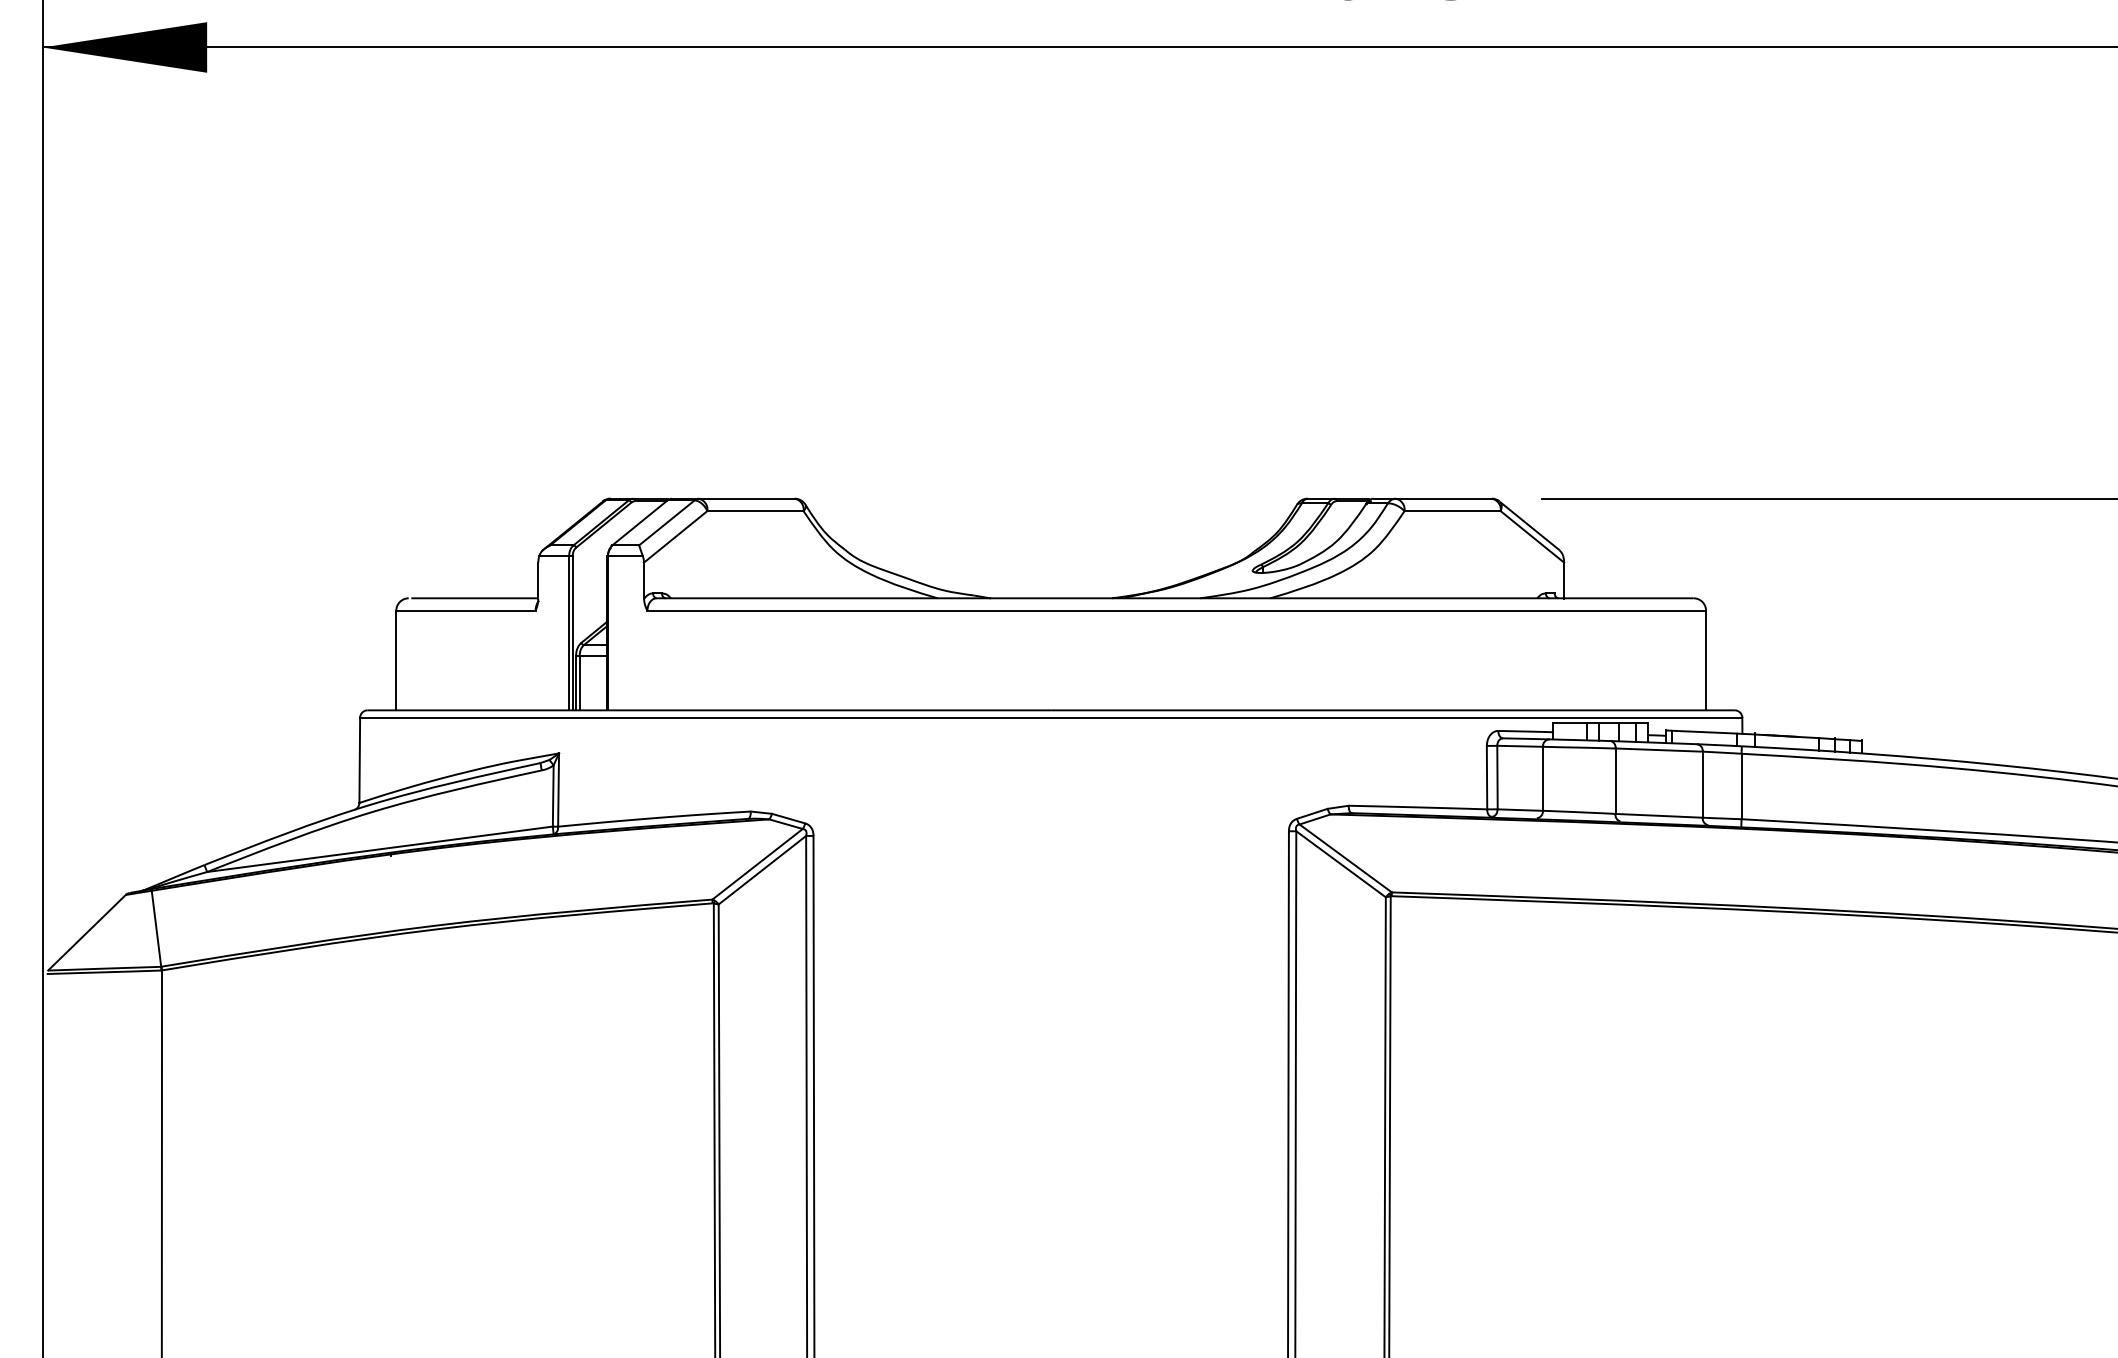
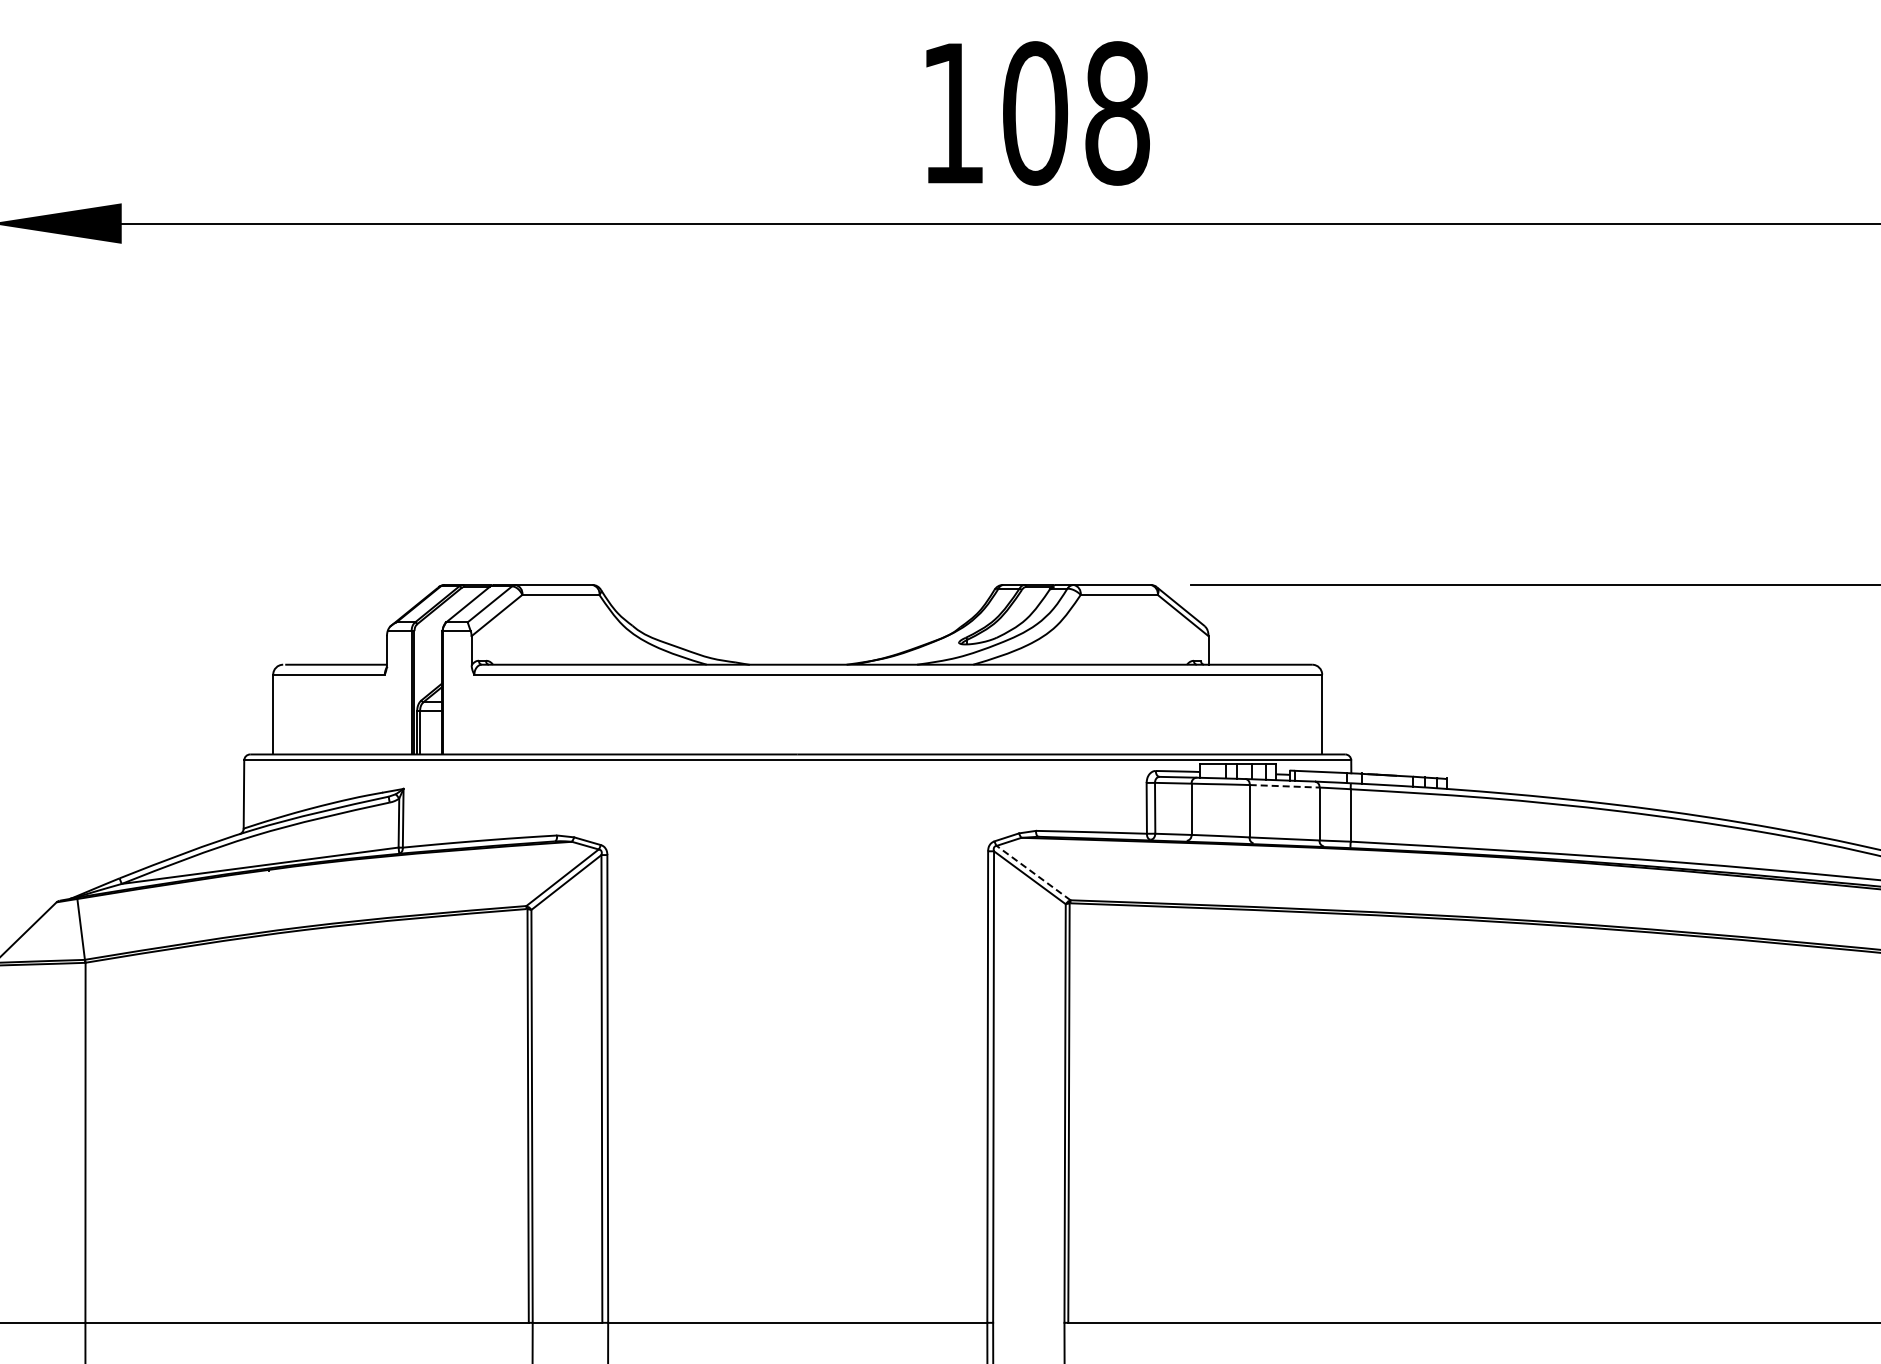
line: (1658, 750) -> (1284, 786), solid -> dashed
line: (1345, 858) -> (1033, 873), solid -> dashed

